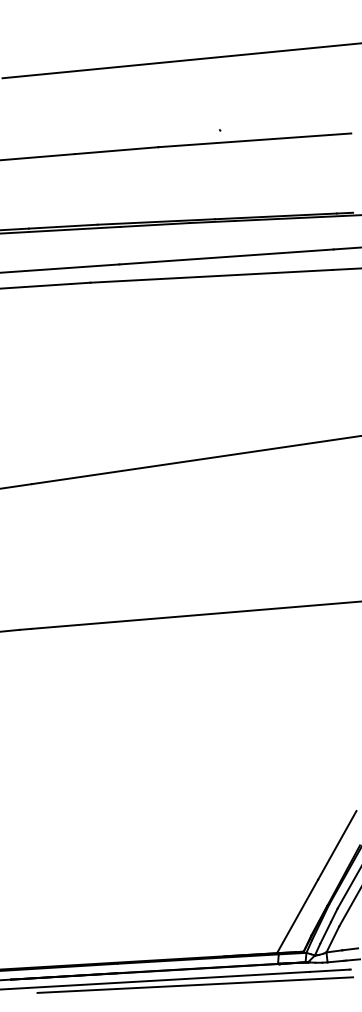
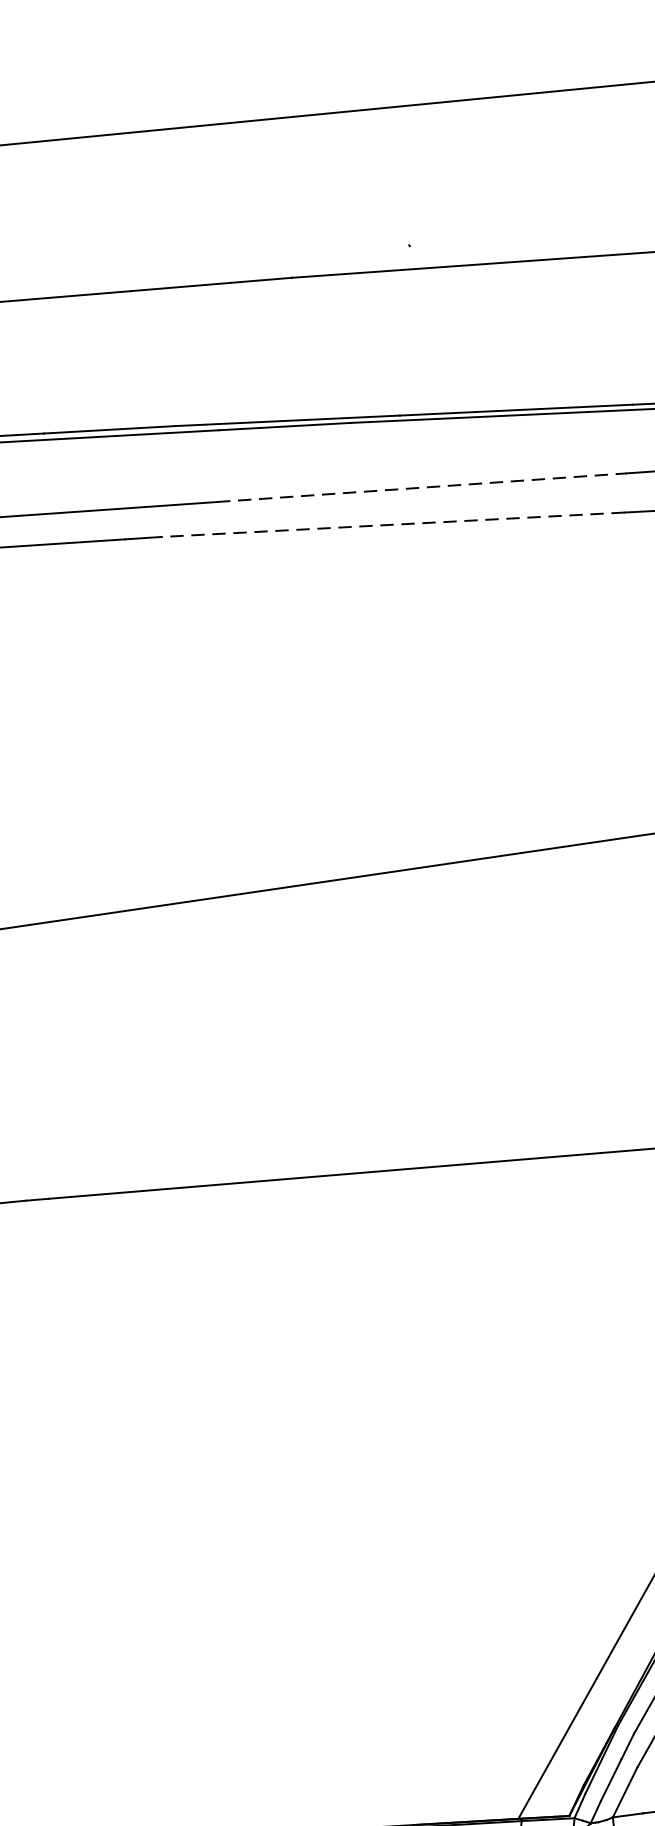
line: (227, 256) -> (423, 486), solid -> dashed
line: (211, 276) -> (393, 525), solid -> dashed

